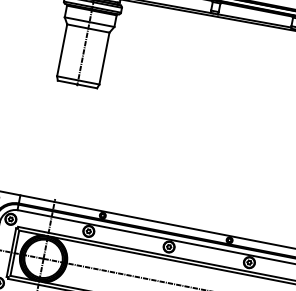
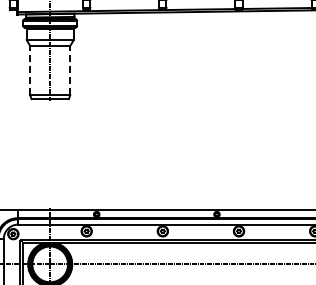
line: (62, 50) -> (30, 70), solid -> dashed
line: (104, 58) -> (70, 70), solid -> dashed

